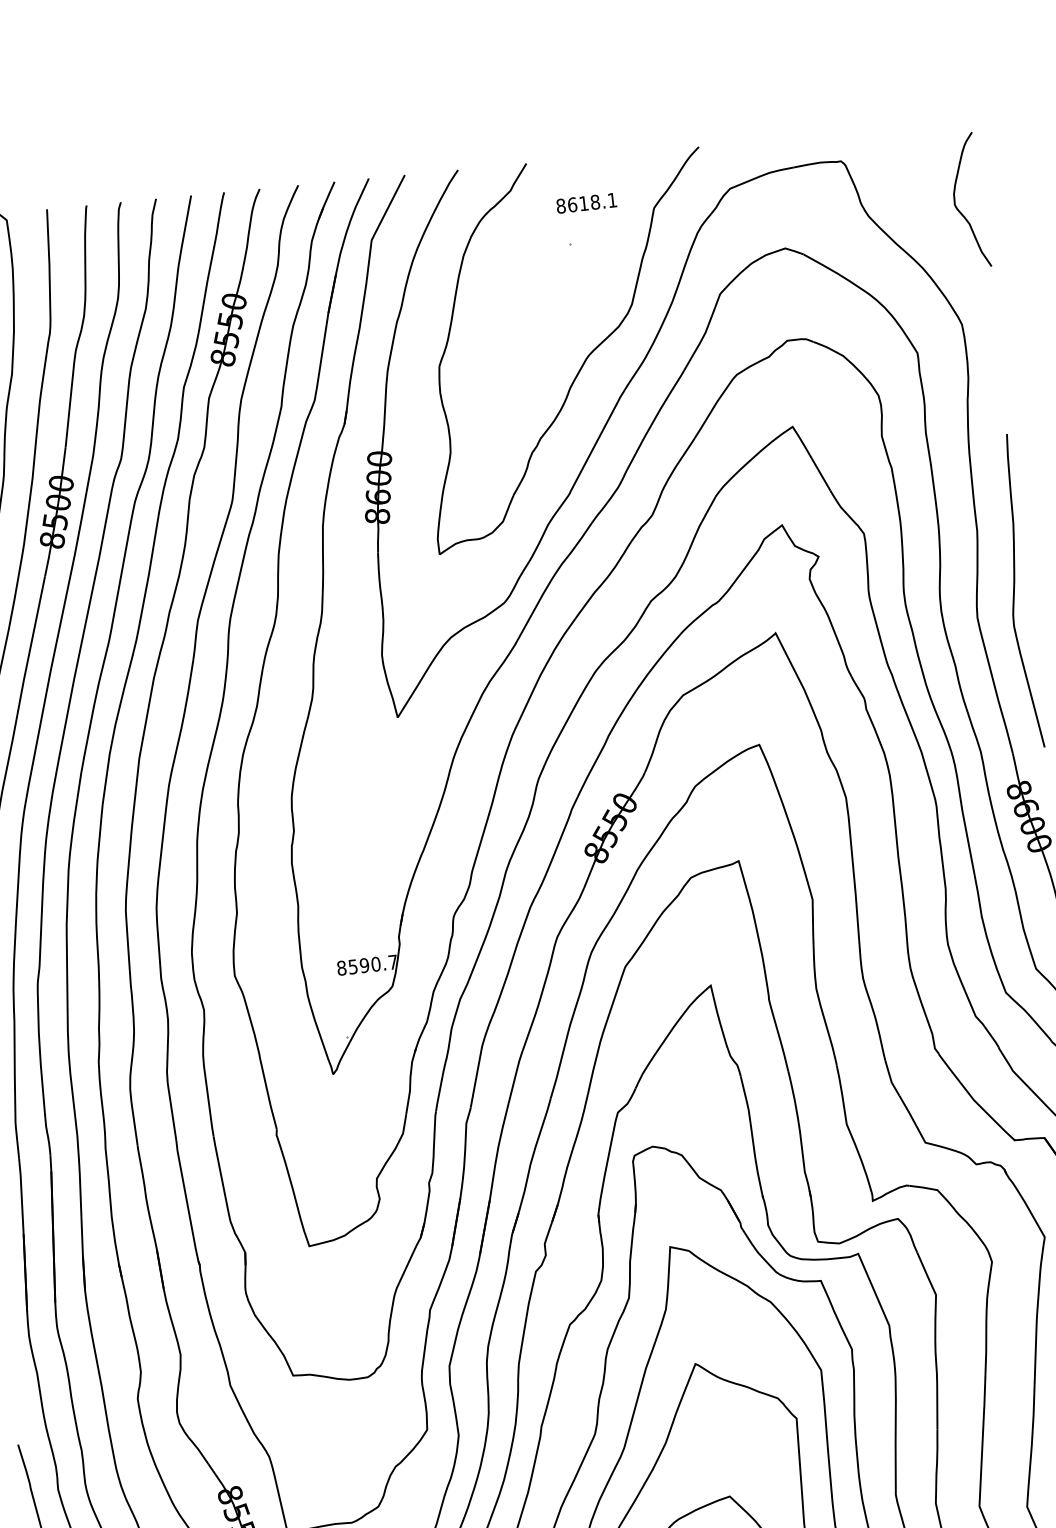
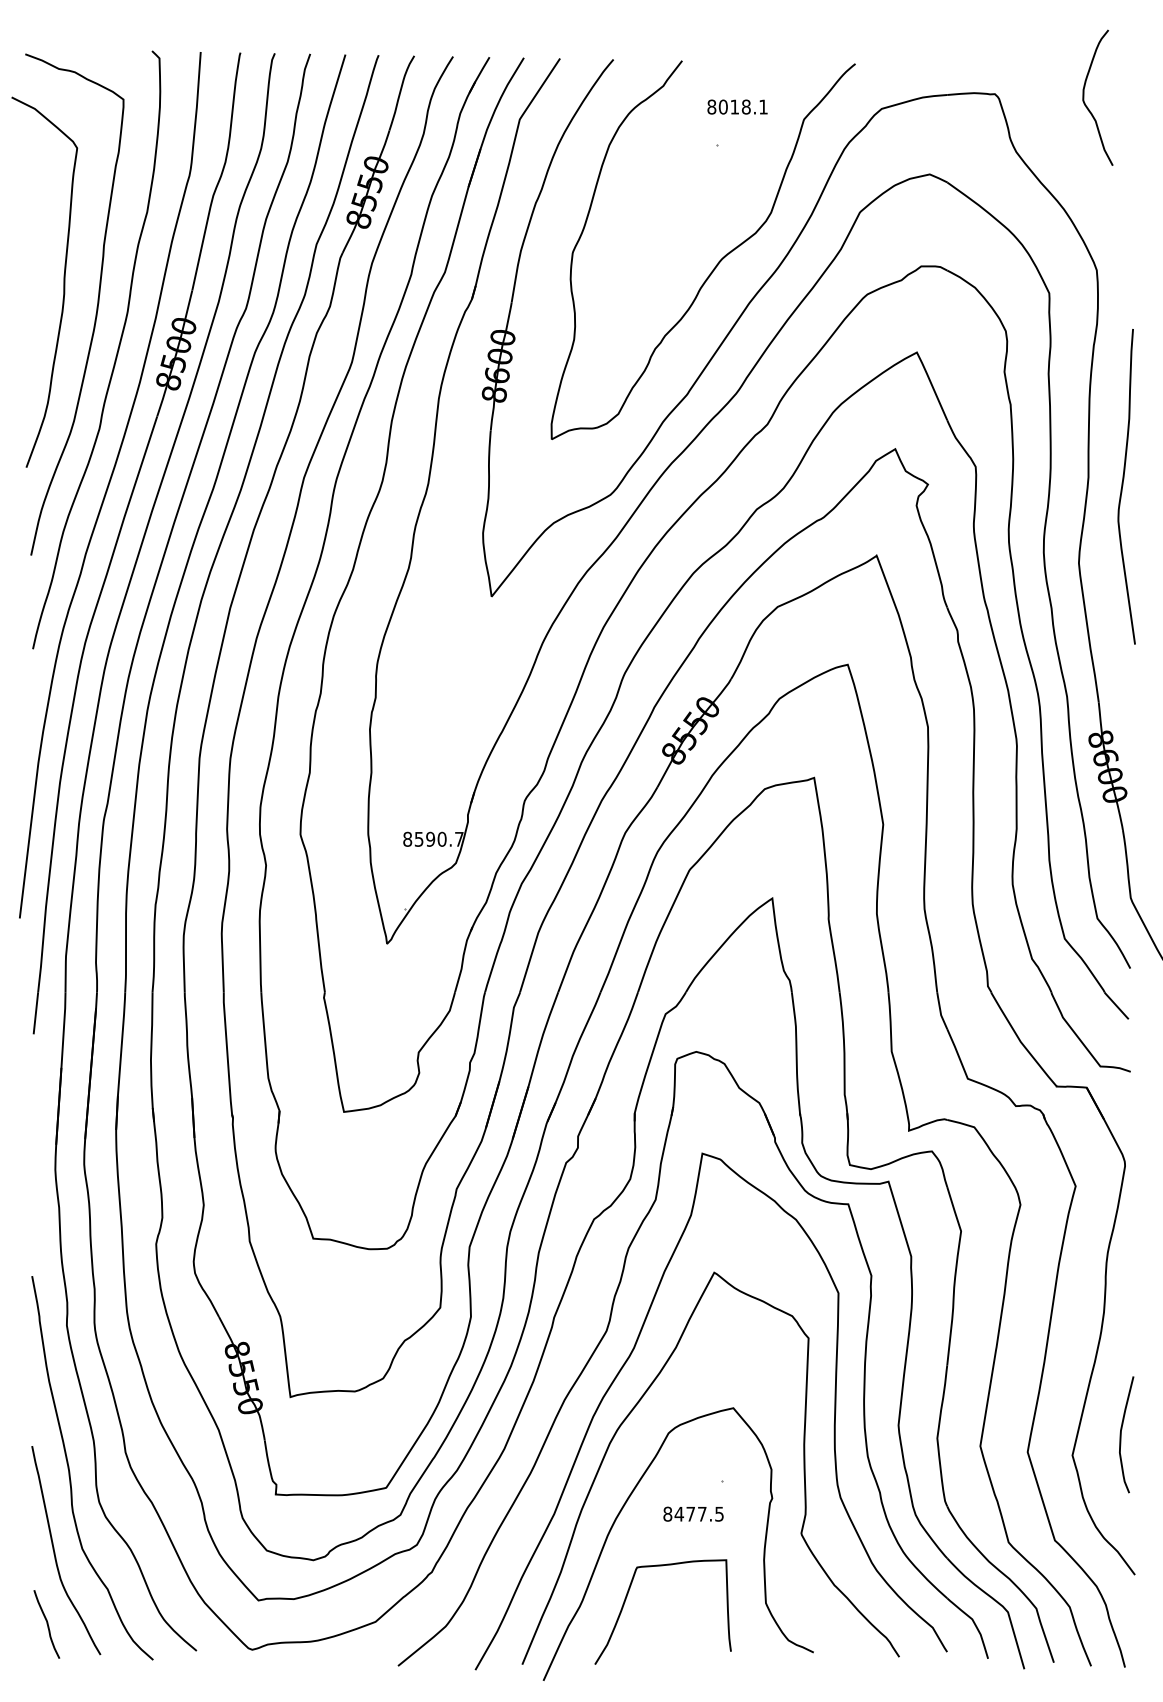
curve: (955, 201) -> (1084, 97), moved
text: (572, 204) -> (723, 106), 8618.1 -> 8018.1
curve: (1015, 591) -> (1123, 486), moved

